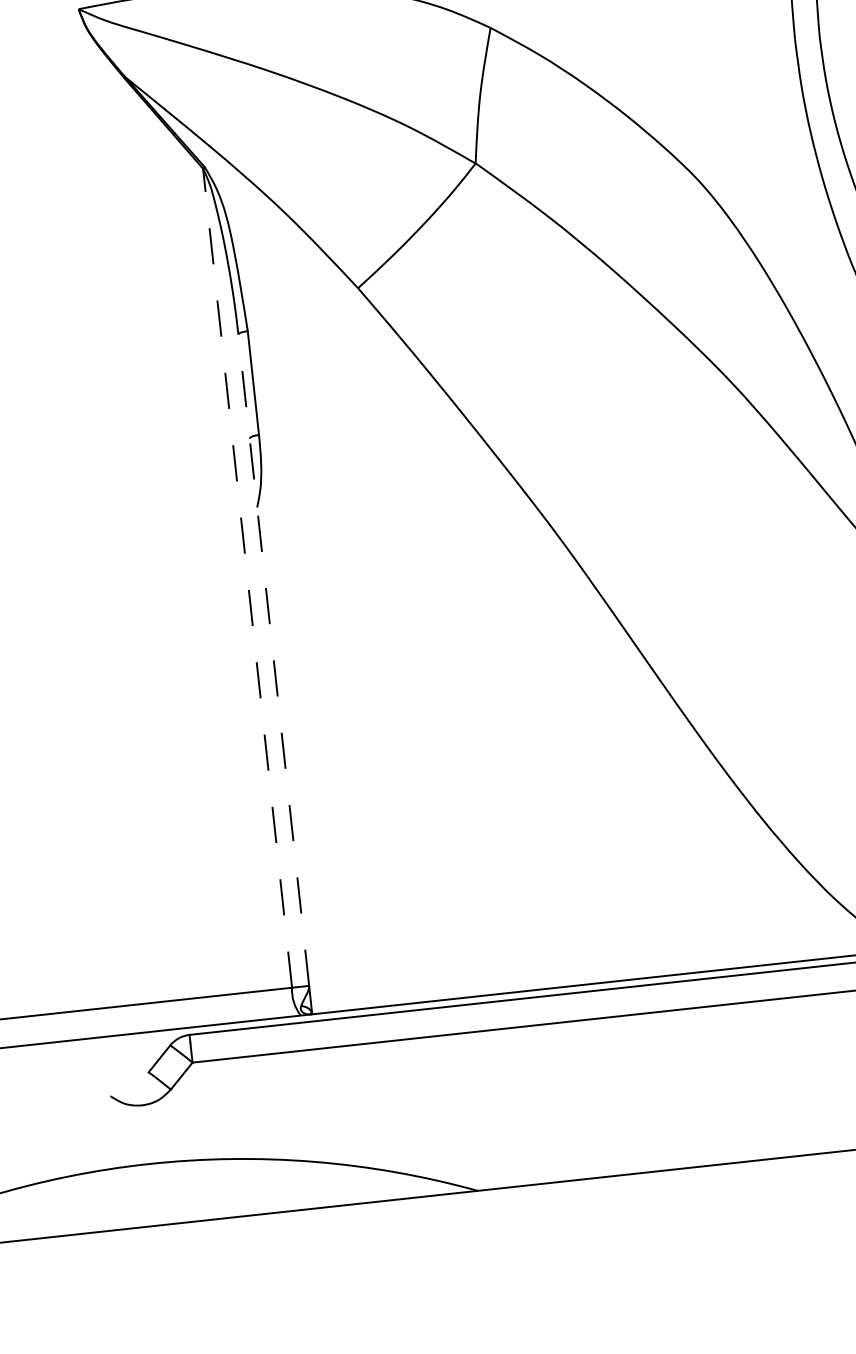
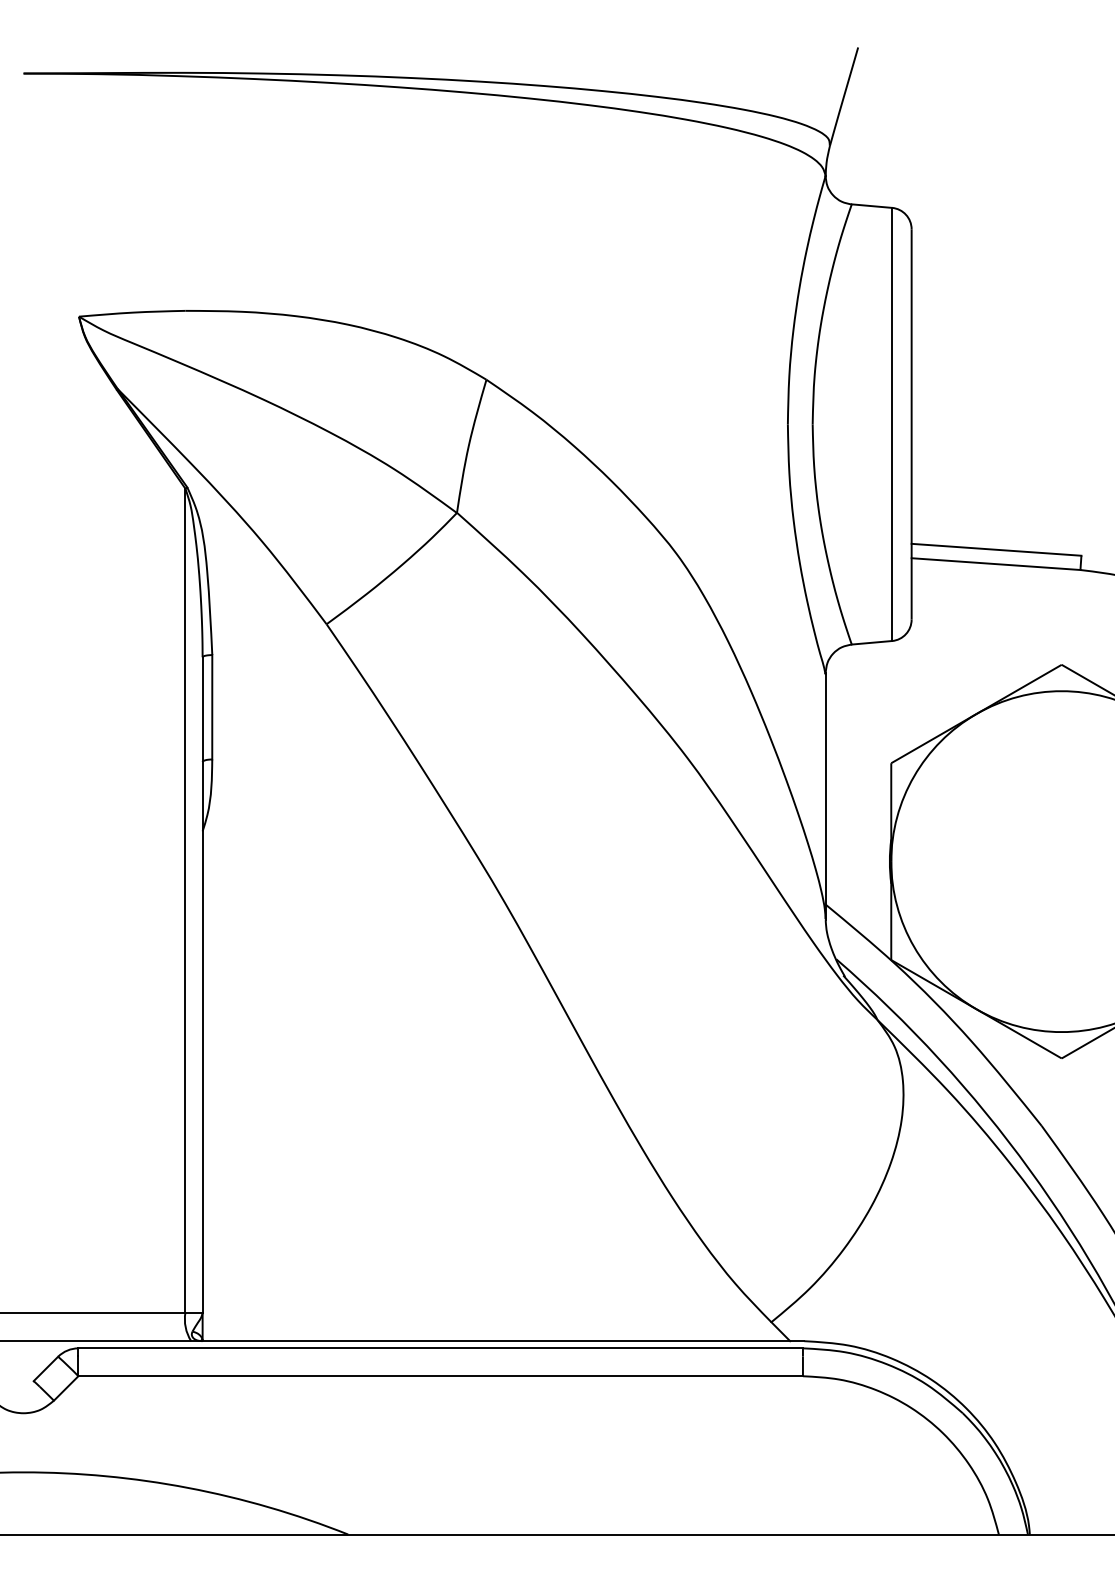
line: (247, 578) -> (185, 900), dashed -> solid
line: (273, 659) -> (202, 984), dashed -> solid

